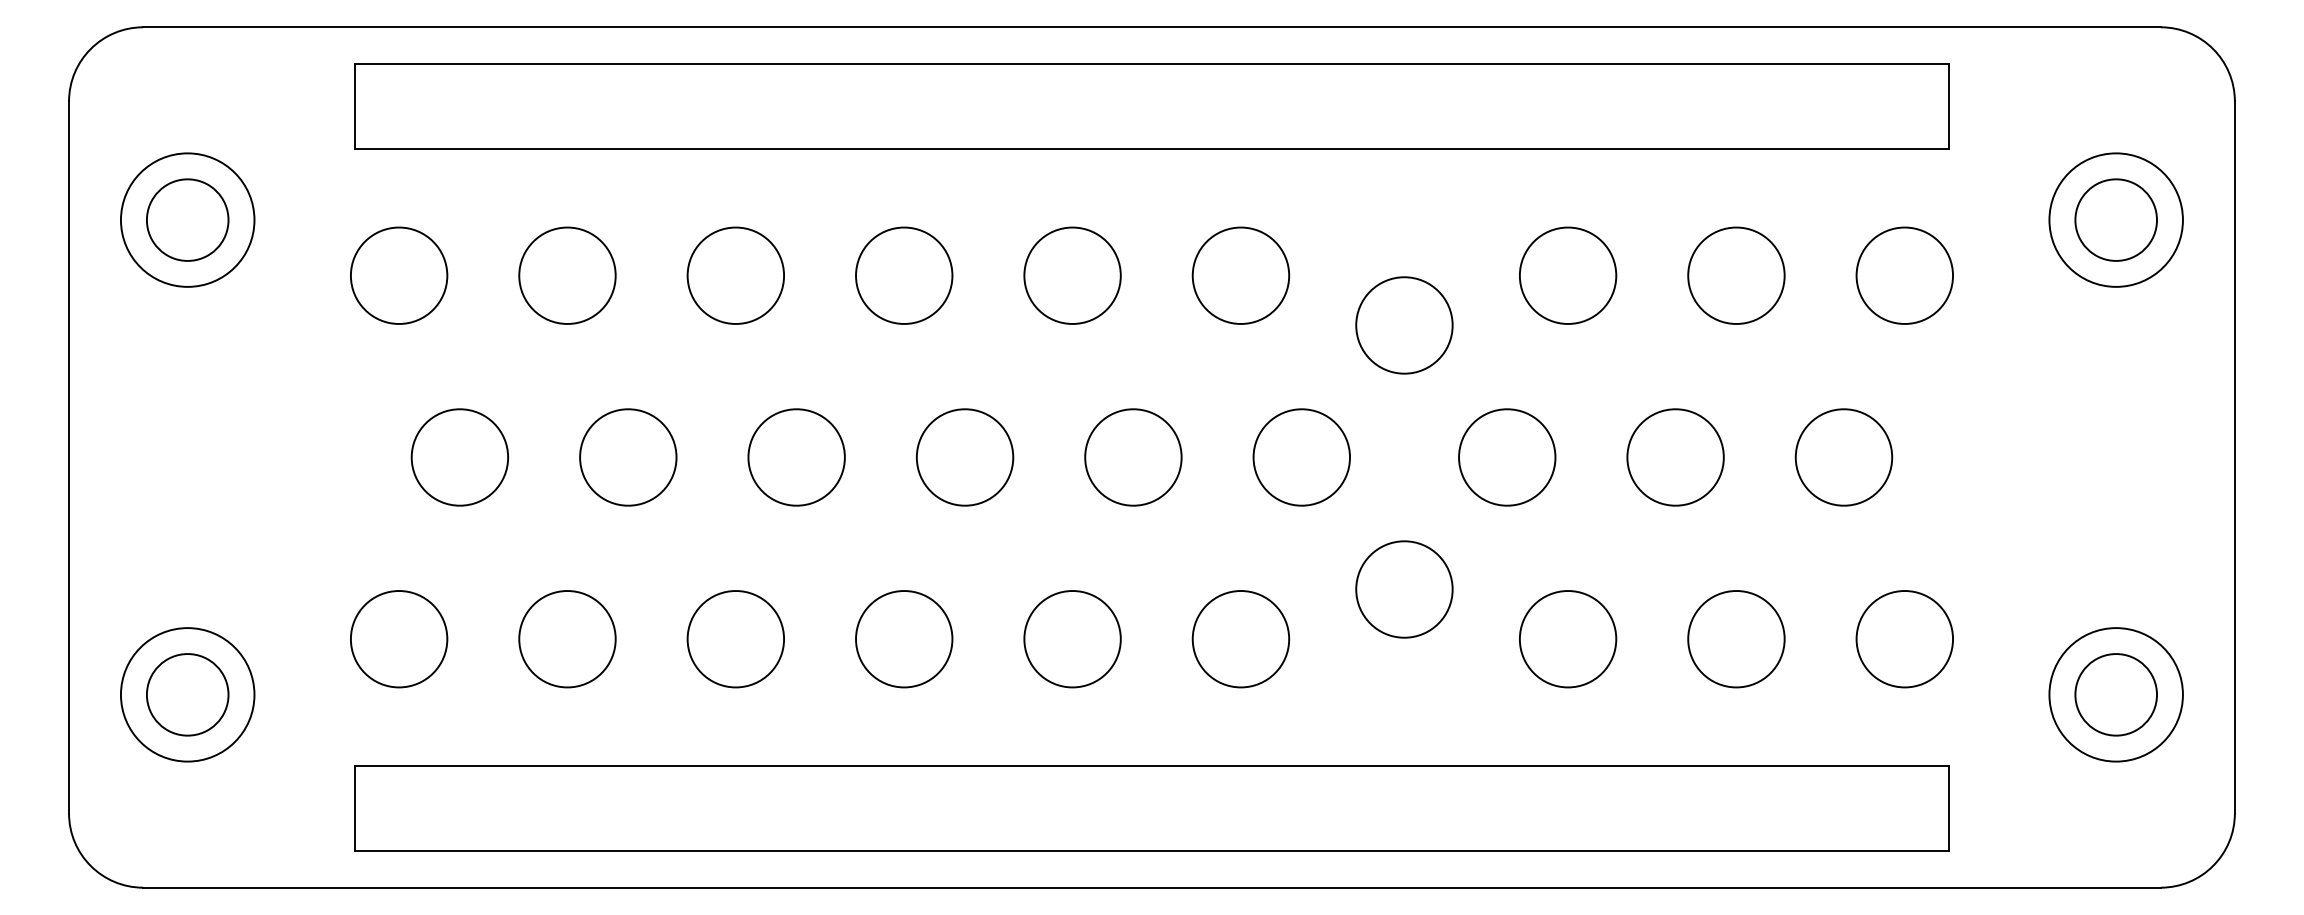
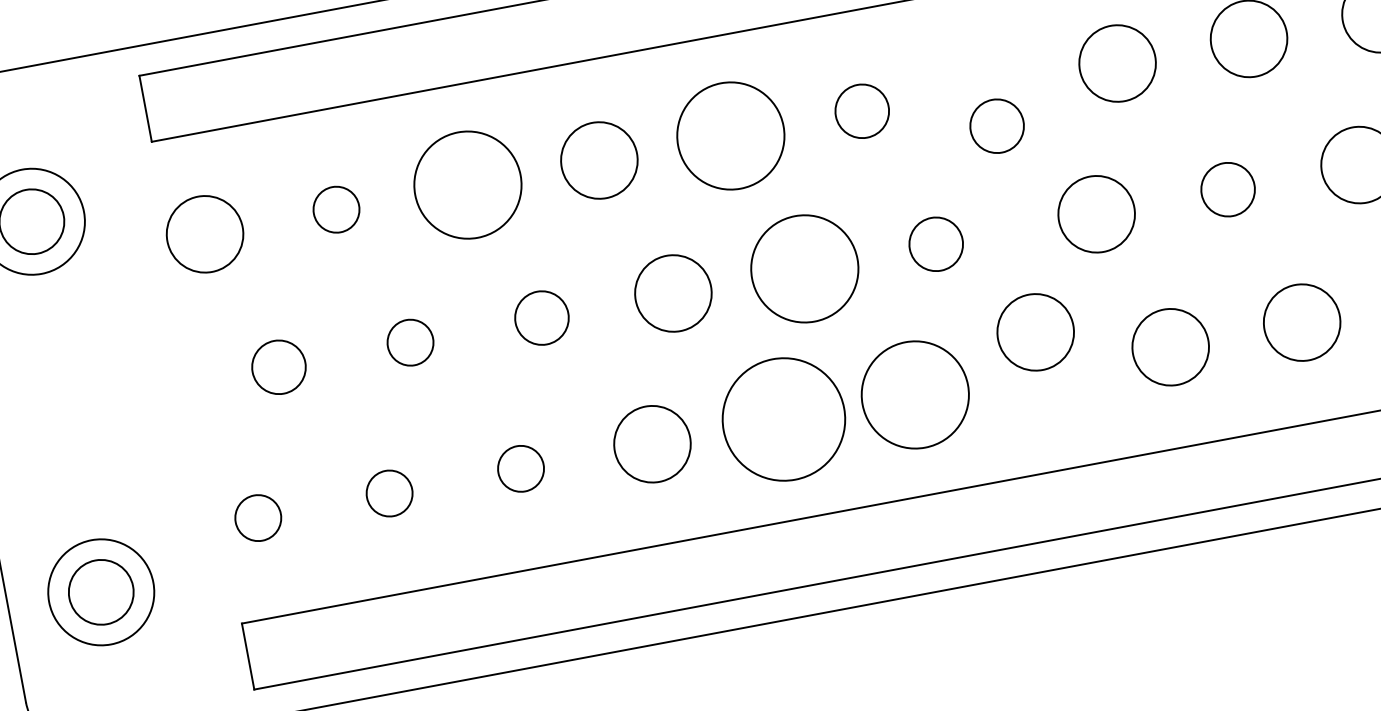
circle: (567, 275) -> (336, 209), size x0.6
circle: (735, 275) -> (467, 184), size x1.4
circle: (1072, 275) -> (730, 135), size x1.4
circle: (1240, 275) -> (861, 111), size x0.7
circle: (1404, 325) -> (997, 126), size x0.7
circle: (459, 457) -> (278, 367), size x0.7
circle: (628, 457) -> (410, 342), size x0.6
circle: (796, 457) -> (541, 318), size x0.7
circle: (1133, 457) -> (804, 268), size x1.4
circle: (1301, 457) -> (936, 244), size x0.7
circle: (1675, 457) -> (1228, 189), size x0.7
circle: (399, 639) -> (258, 518), size x0.6
circle: (567, 639) -> (389, 493), size x0.6
circle: (735, 639) -> (520, 469), size x0.6
circle: (1072, 639) -> (783, 419), size x1.6
circle: (1240, 639) -> (915, 395), size x1.4

